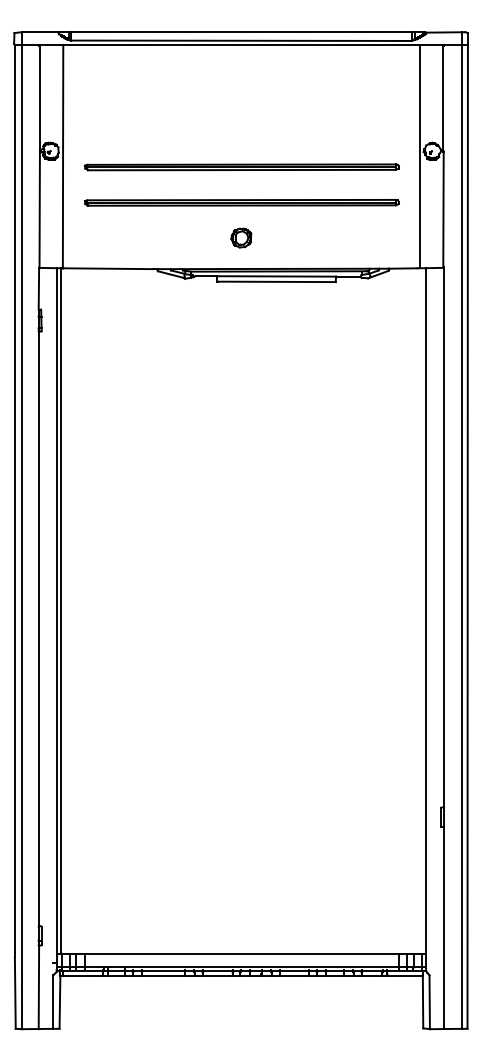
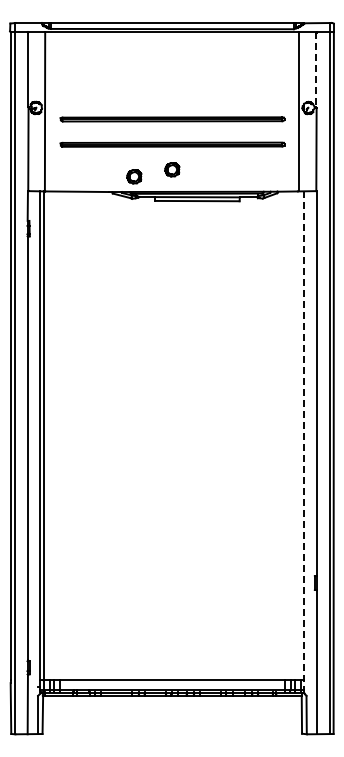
line: (443, 98) -> (316, 70), solid -> dashed
part: (188, 247) -> (134, 176), added
line: (426, 620) -> (304, 442), solid -> dashed

